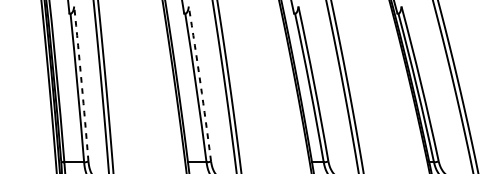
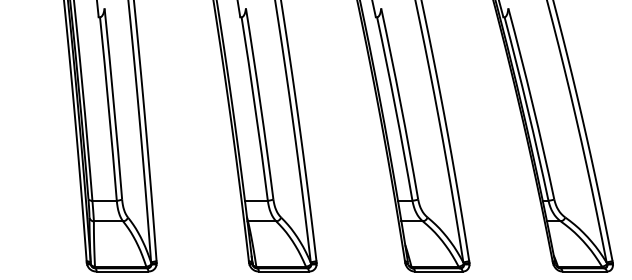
arc: (81, 83) -> (113, 103), dashed -> solid
arc: (200, 83) -> (260, 103), dashed -> solid

